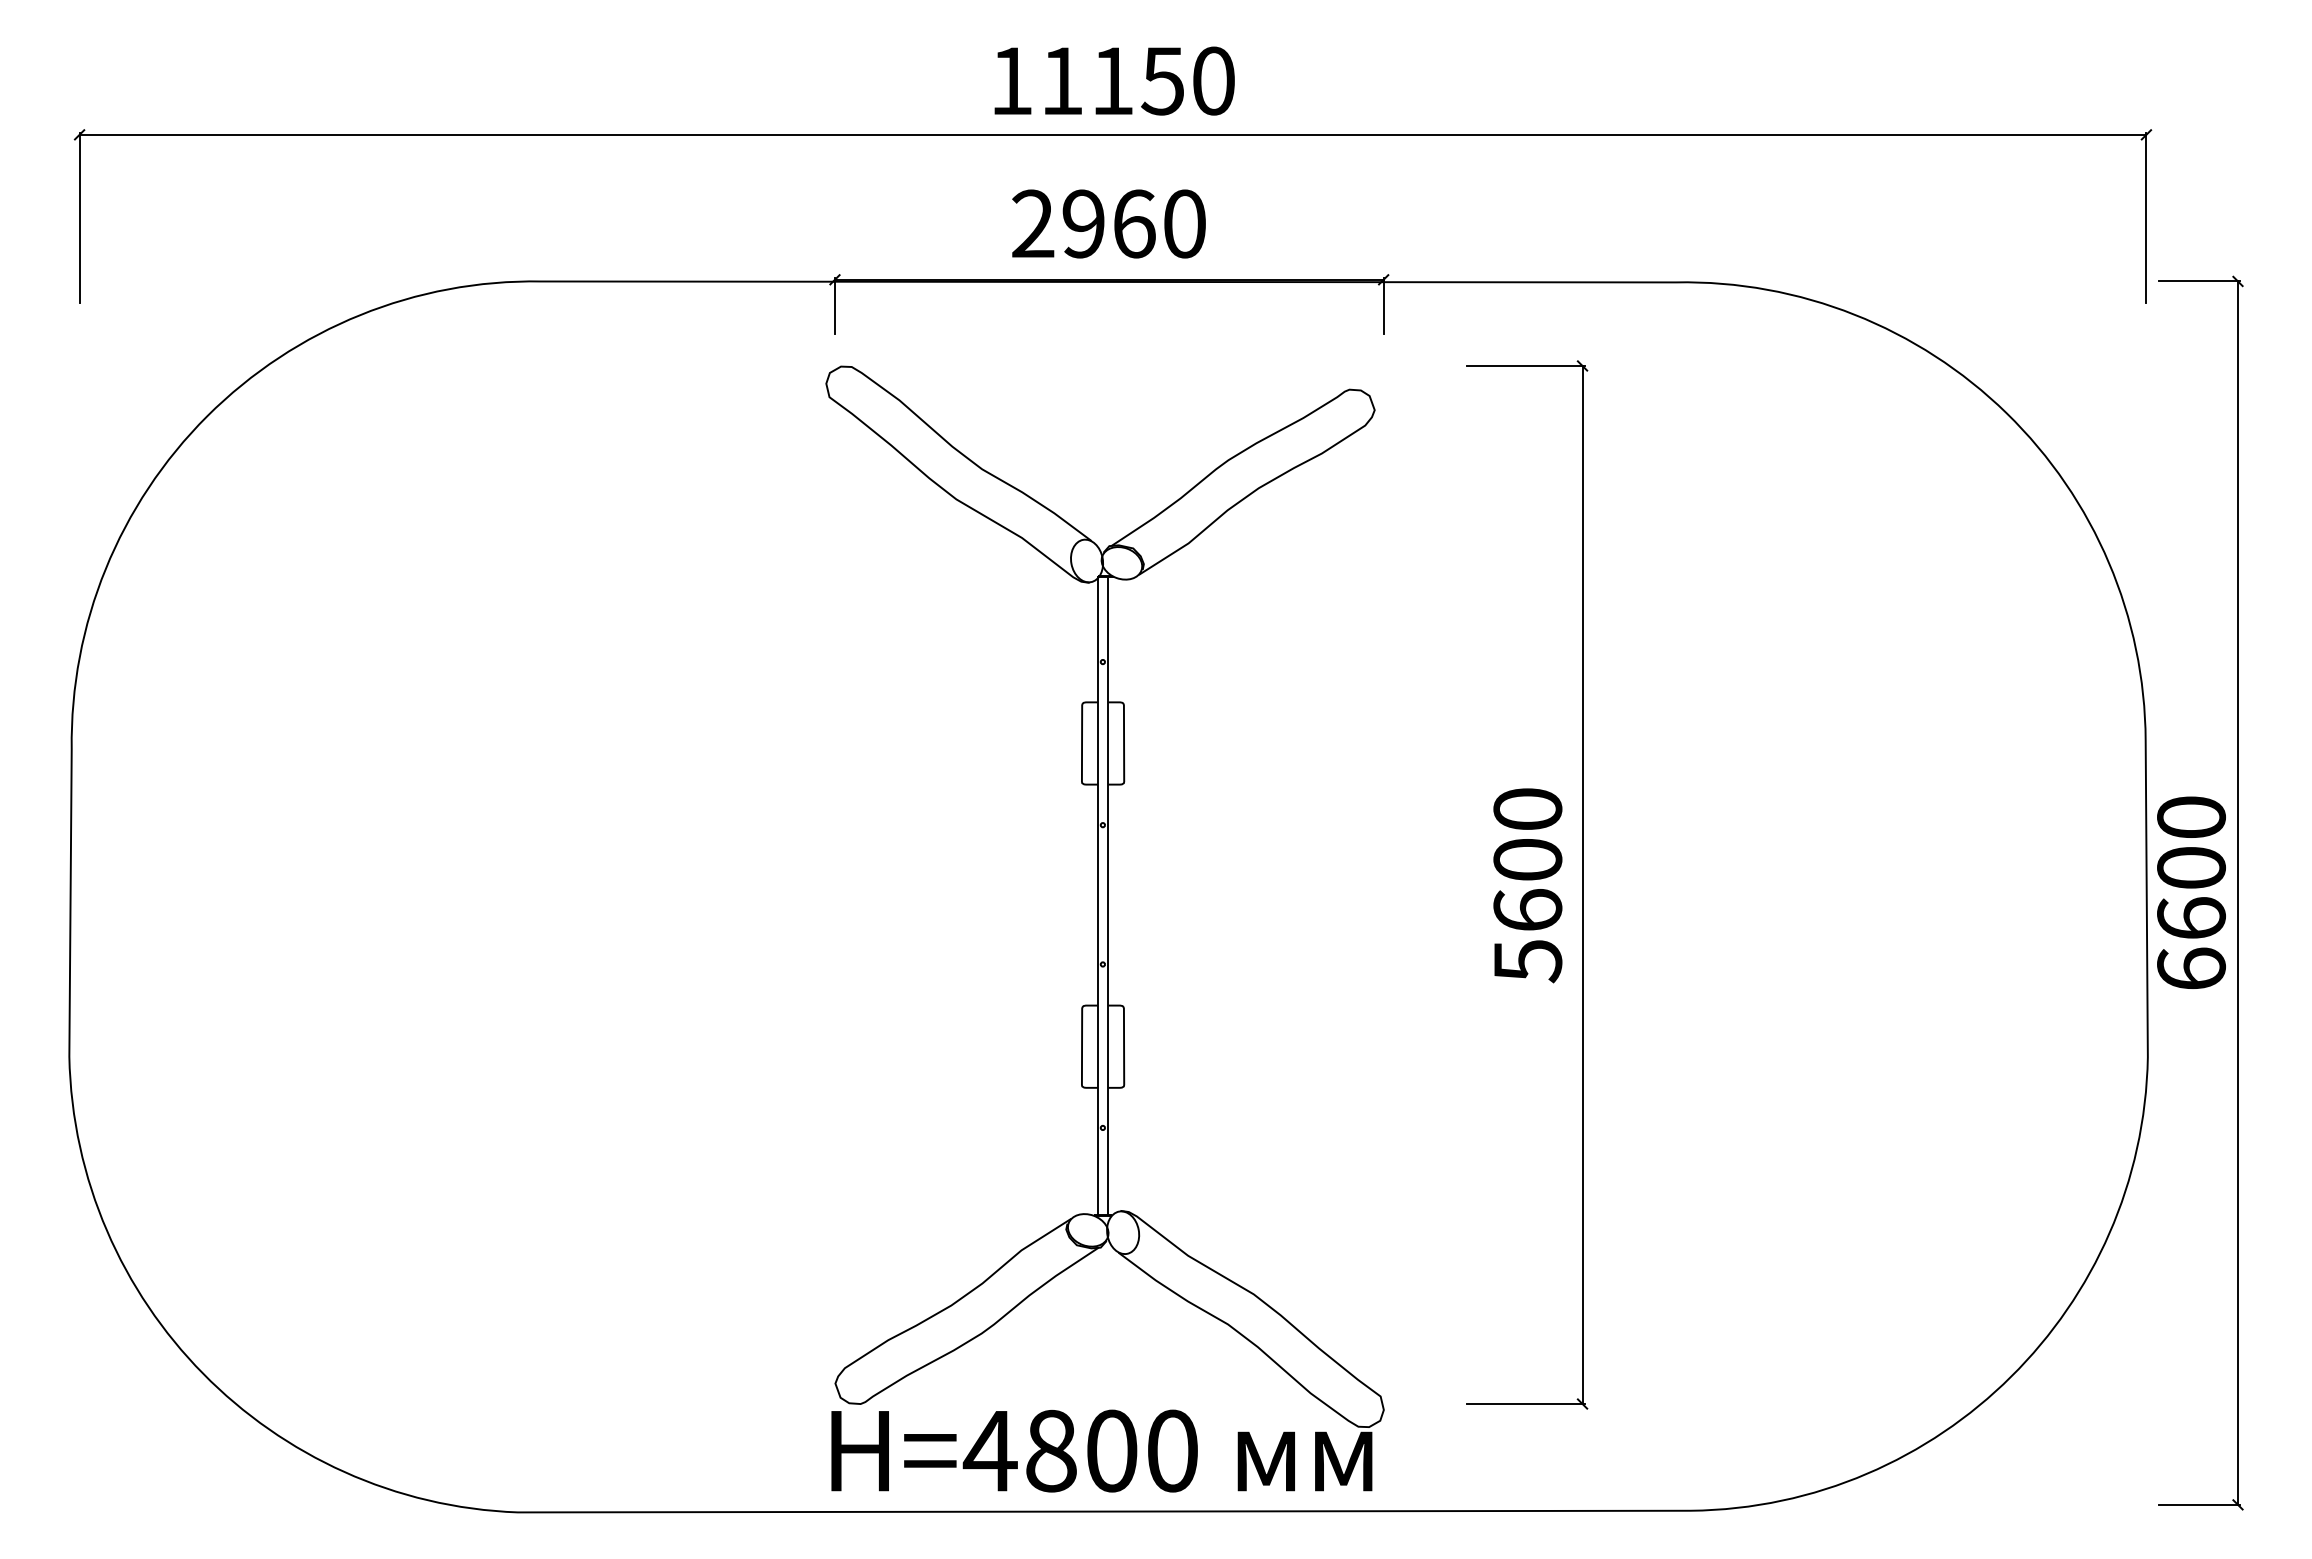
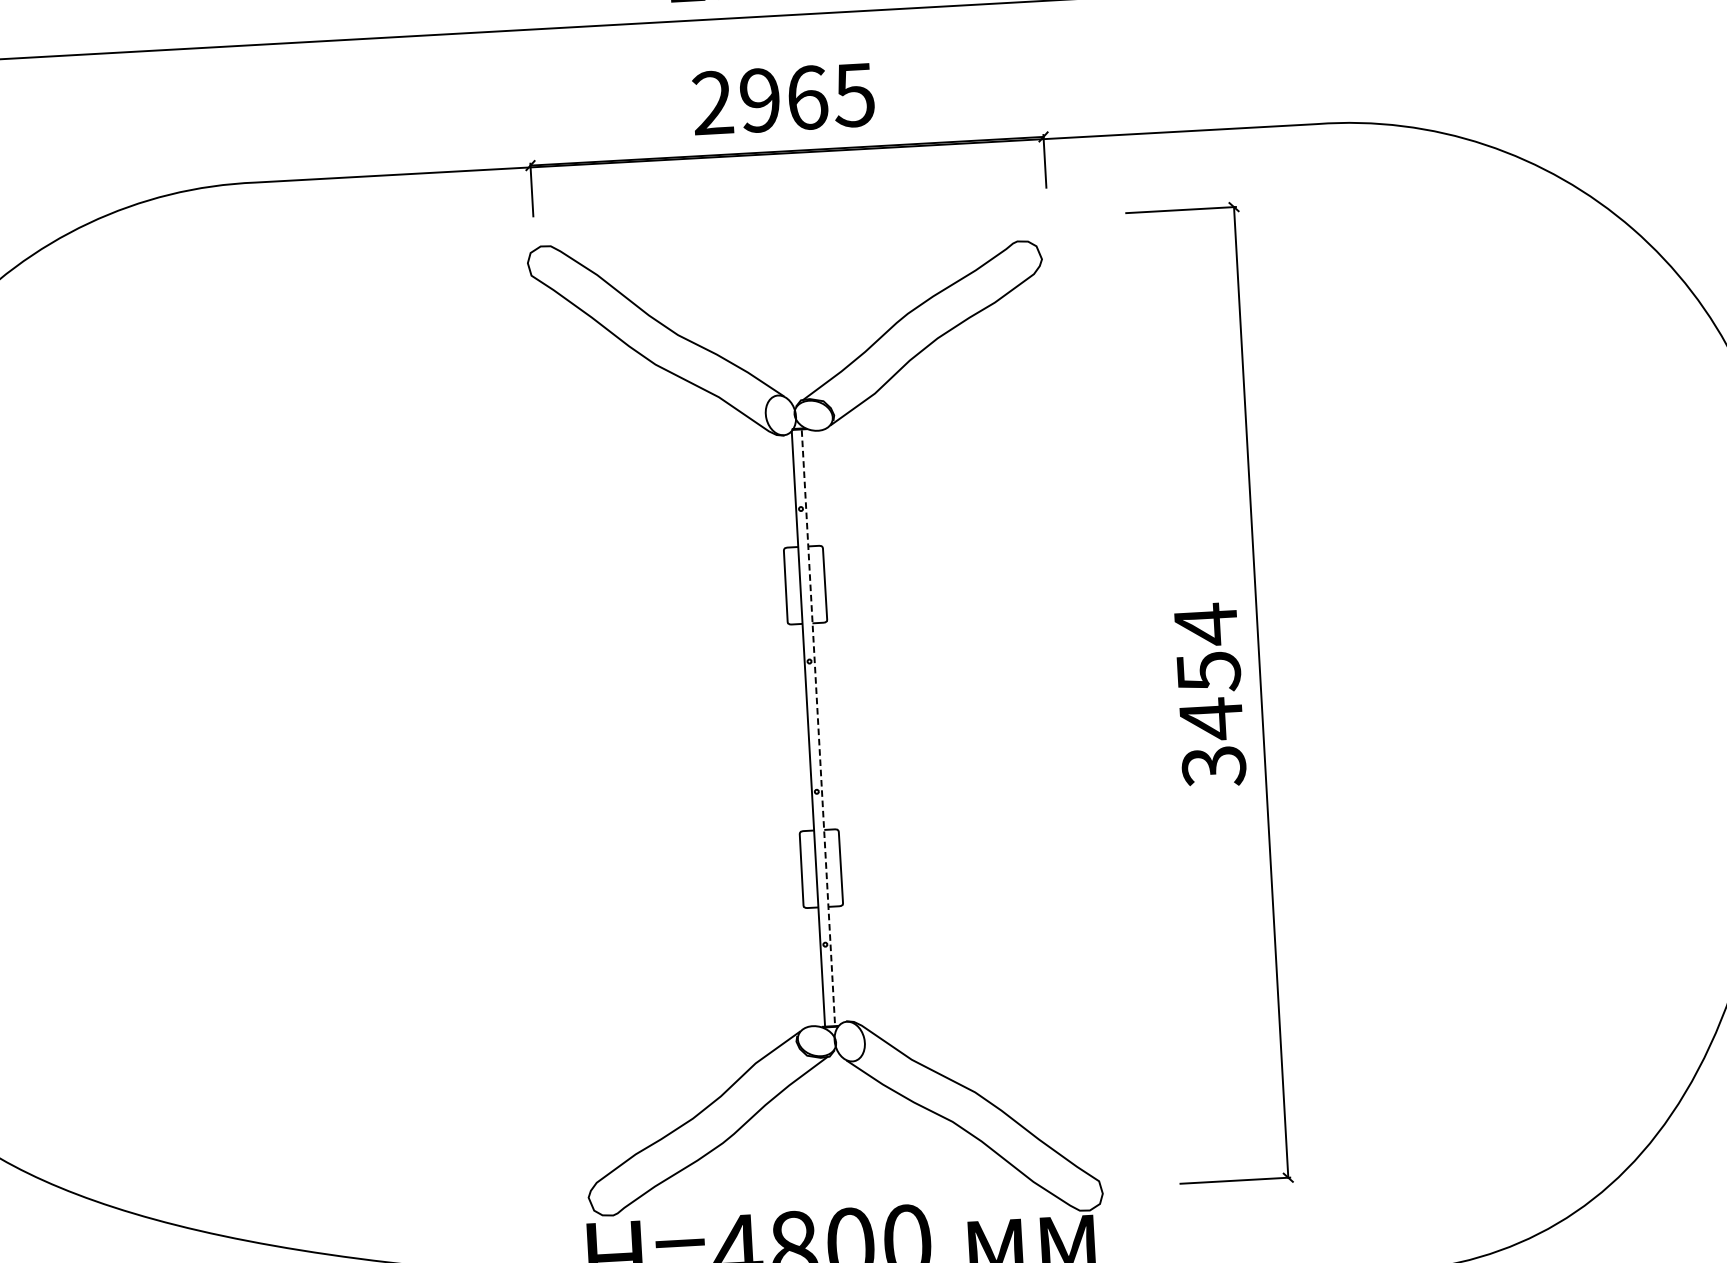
text: (1183, 223) -> (853, 94), 2960 -> 2965
text: (1527, 884) -> (1209, 694), 5600 -> 3454
line: (1108, 896) -> (818, 727), solid -> dashed

